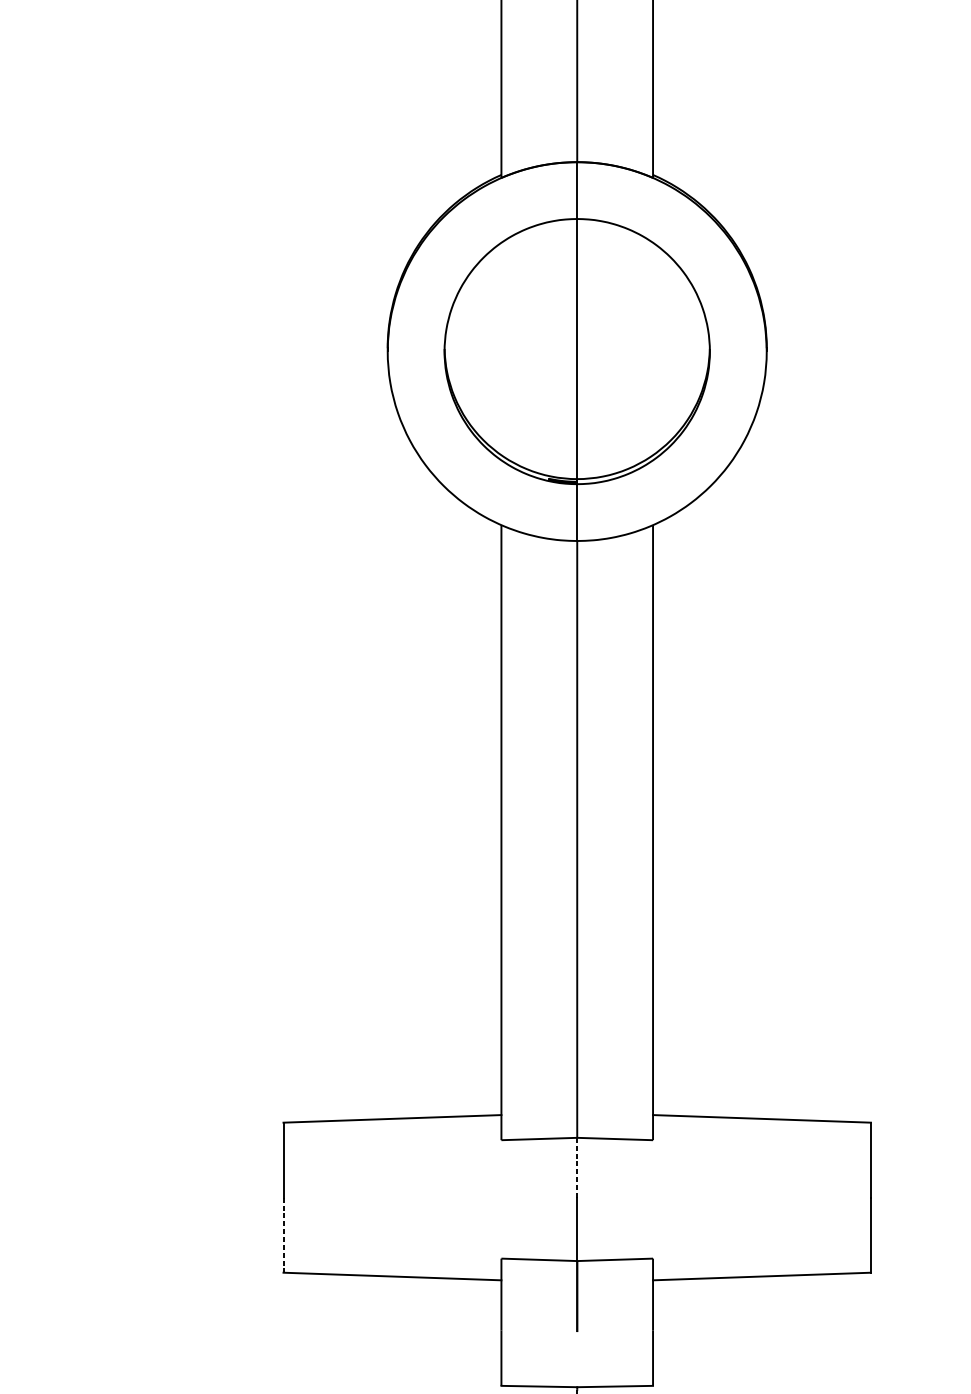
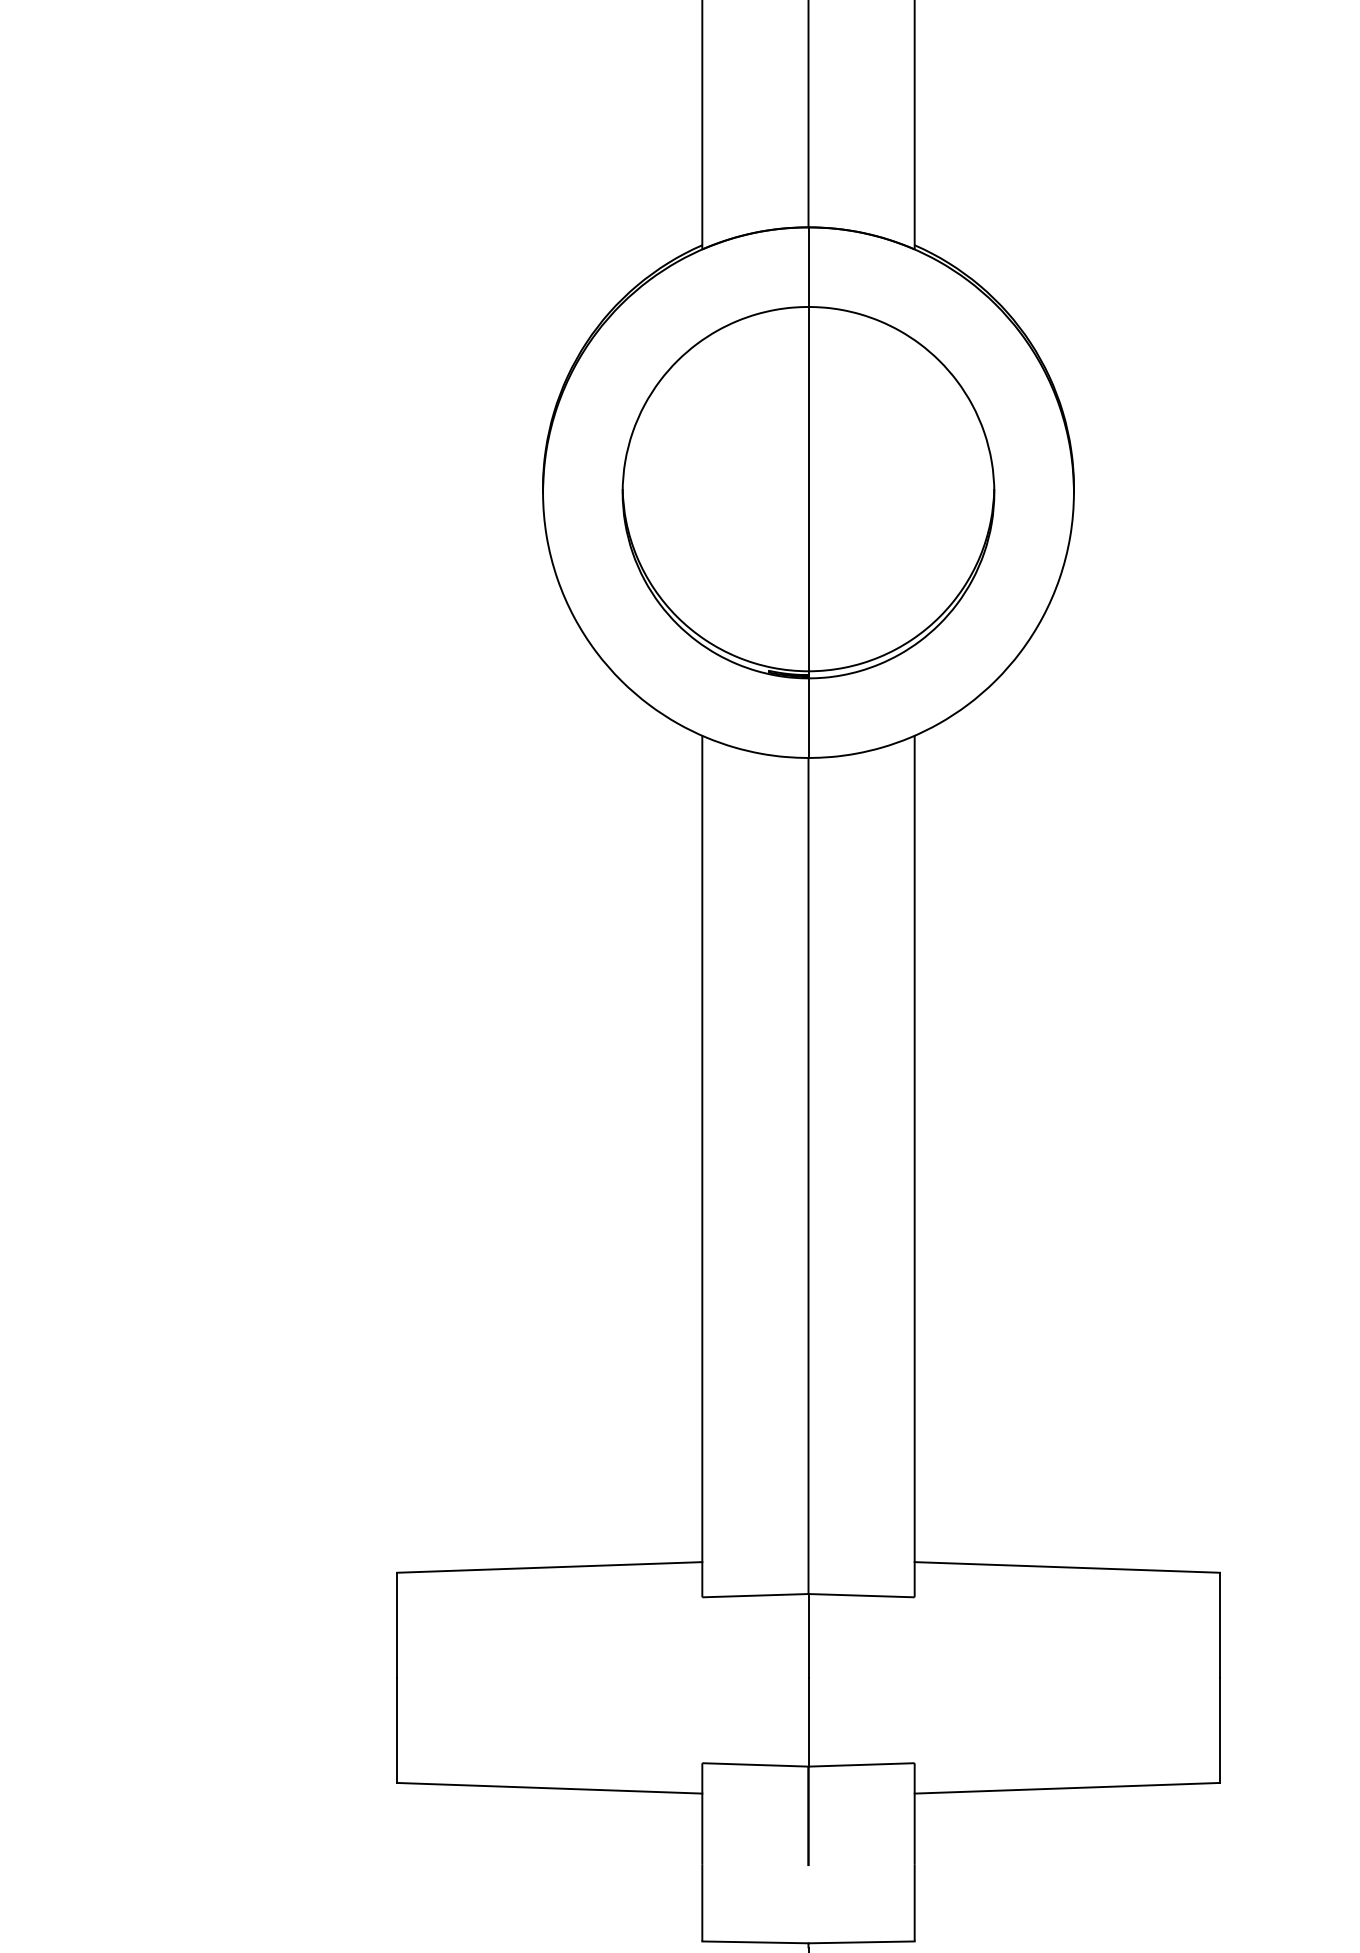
line: (577, 1167) -> (808, 1635), dashed -> solid
line: (283, 1235) -> (397, 1730), dashed -> solid

